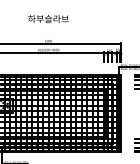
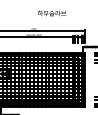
text: (47, 19) -> (51, 13), moved

